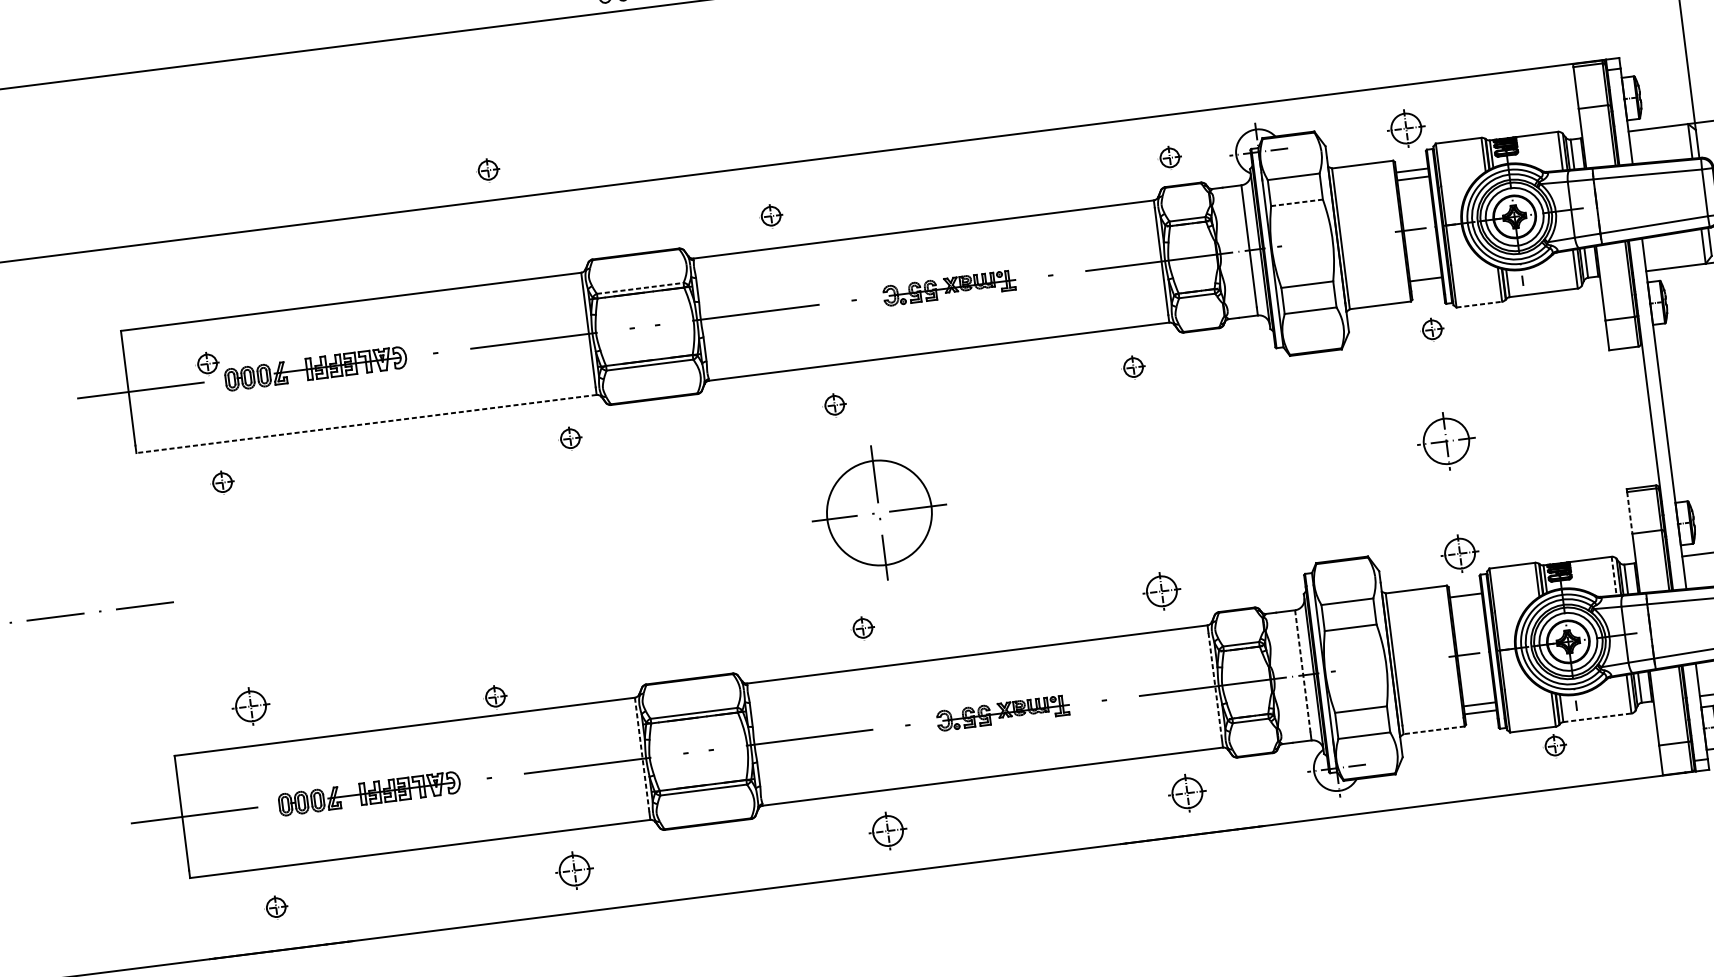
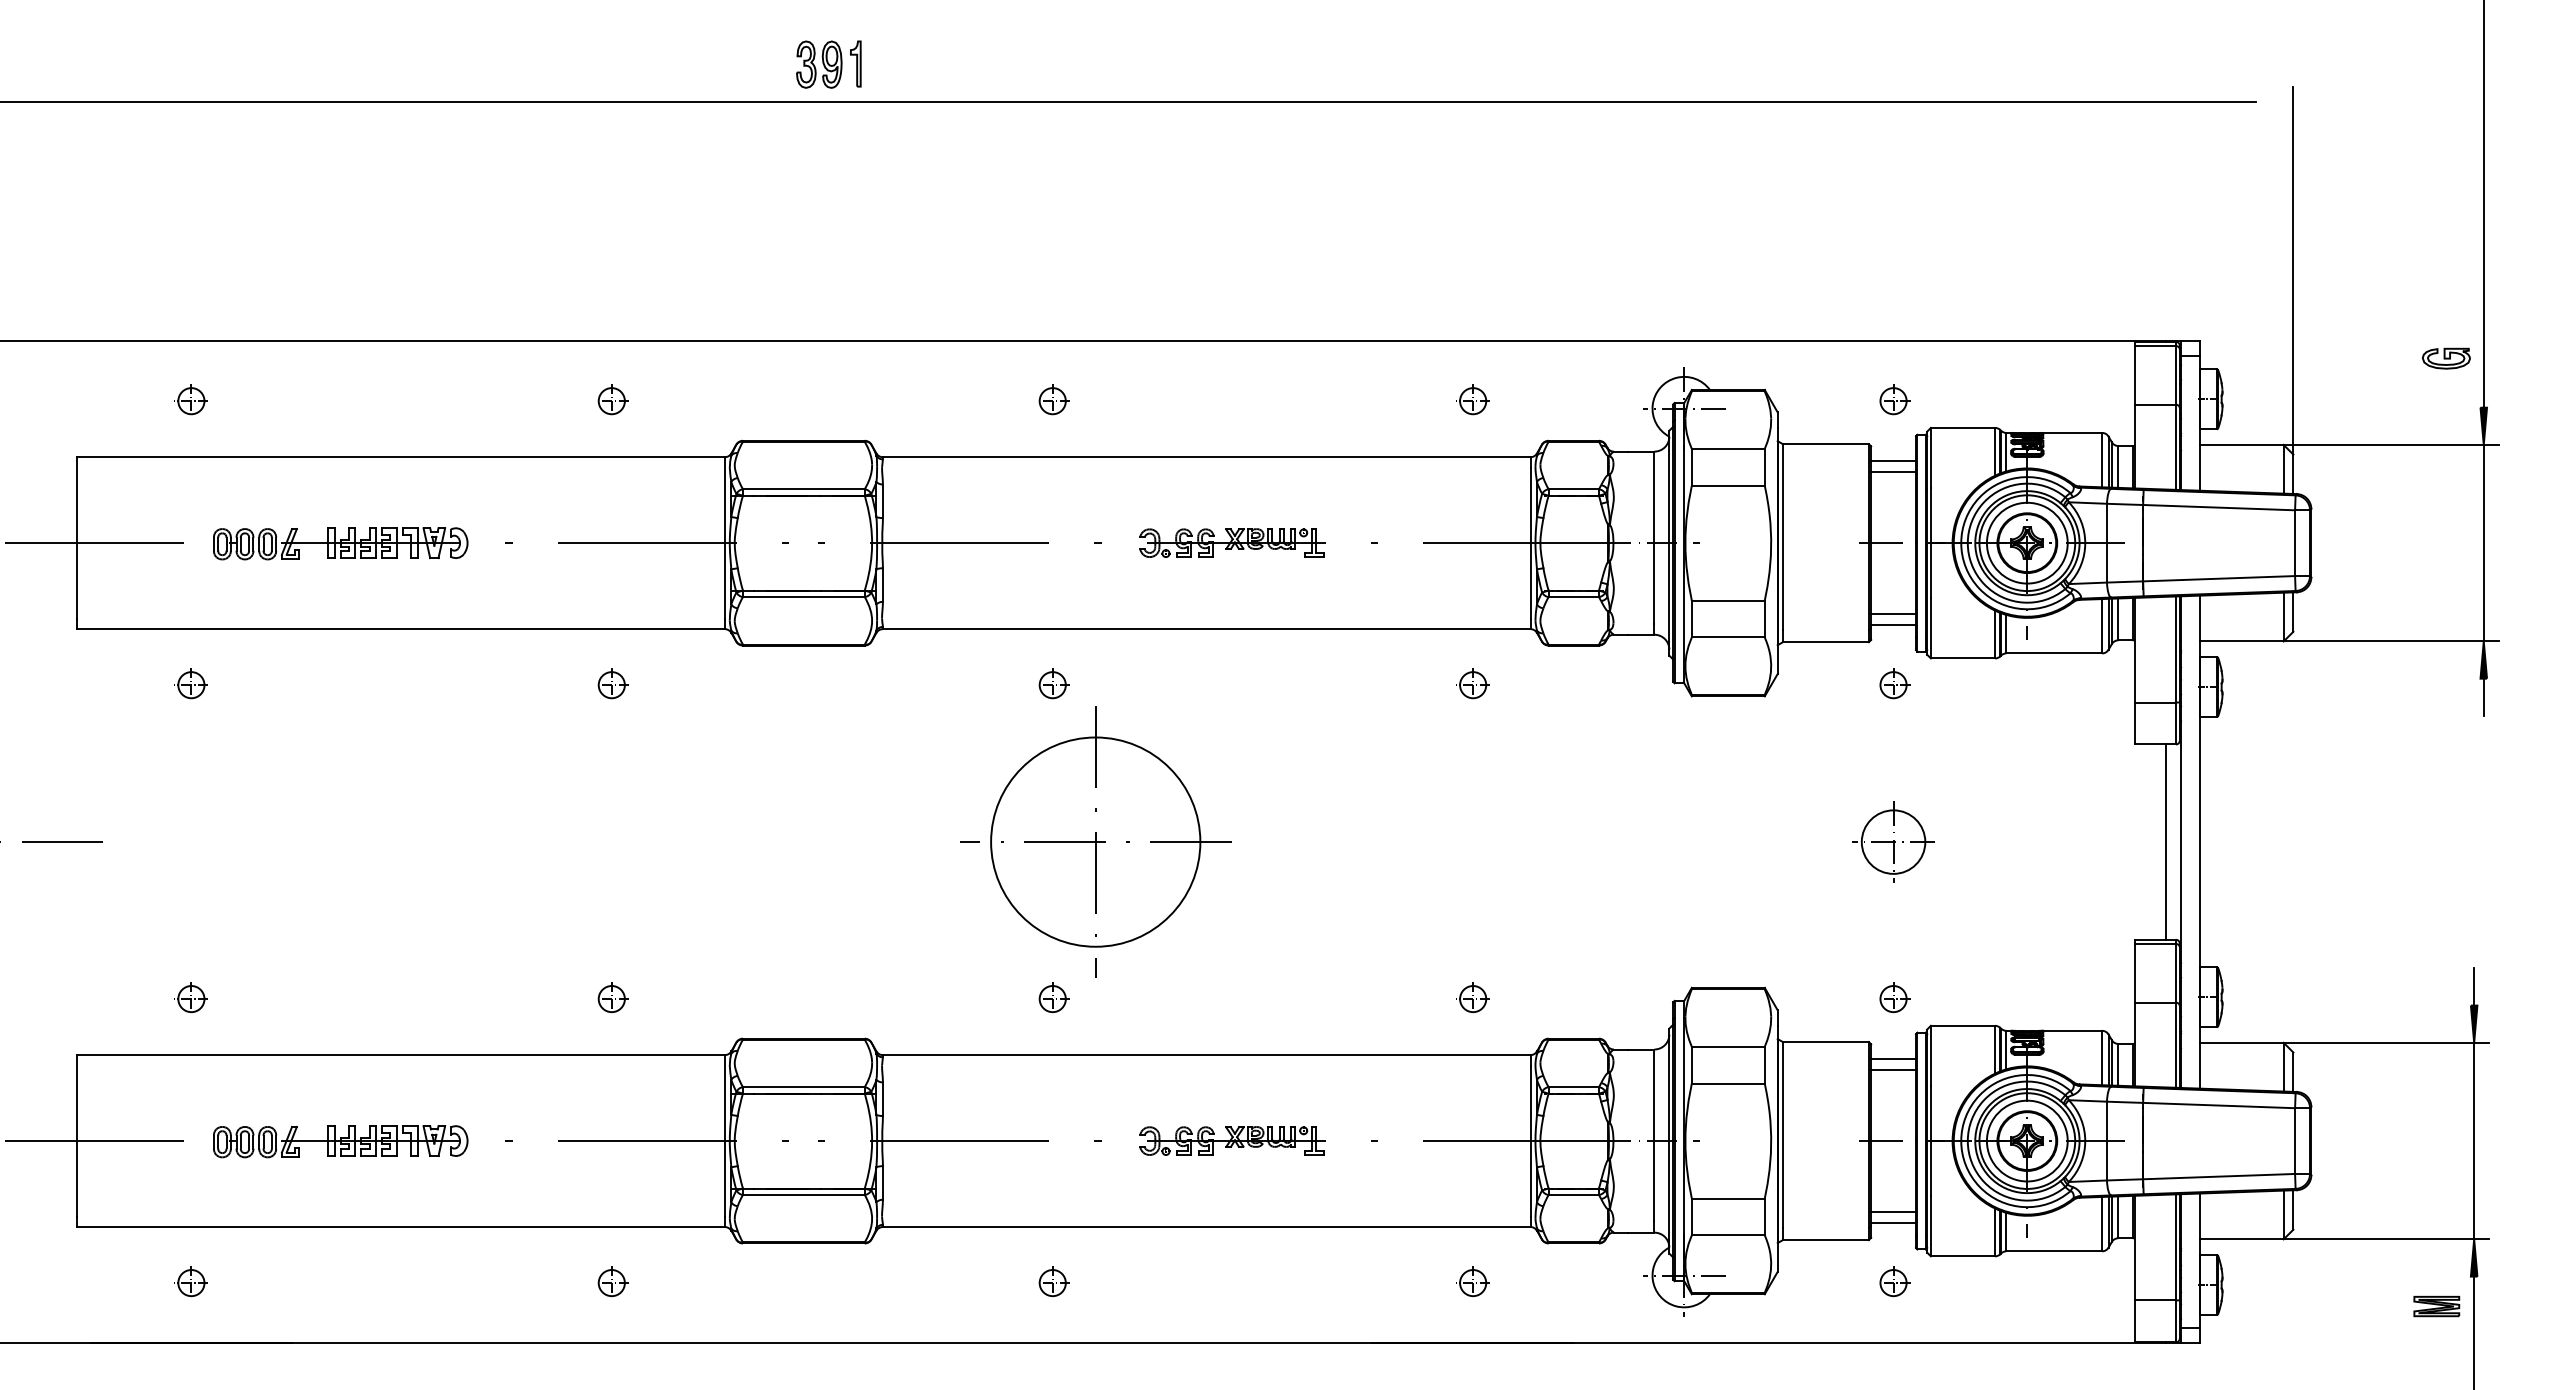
part: (1407, 126) -> (1894, 399), size x0.62
part: (1169, 156) -> (1472, 399), moved
part: (488, 169) -> (612, 399), moved
line: (1297, 202) -> (1728, 485), dashed -> solid
part: (771, 214) -> (1053, 399), moved
line: (1426, 287) -> (1893, 625), added
line: (640, 288) -> (803, 489), dashed -> solid
line: (1479, 304) -> (1963, 658), dashed -> solid
part: (206, 362) -> (190, 399), moved
line: (1640, 416) -> (2166, 841), added
line: (366, 424) -> (401, 629), dashed -> solid
part: (570, 437) -> (612, 683), moved
part: (879, 512) -> (1095, 841), size x1.43
line: (1629, 513) -> (2134, 973), dashed -> solid
part: (1461, 551) -> (1894, 997), size x0.62
line: (1614, 576) -> (2102, 1058), dashed -> solid
part: (1161, 589) -> (1472, 997), size x0.62
line: (1466, 603) -> (1893, 1070), added
line: (1302, 671) -> (1654, 1135), dashed -> solid
line: (1215, 686) -> (1530, 1141), dashed -> solid
part: (495, 696) -> (612, 997), moved
part: (249, 704) -> (190, 997), size x0.62
line: (1597, 717) -> (2054, 1251), dashed -> solid
line: (1433, 730) -> (1825, 1240), dashed -> solid
part: (1555, 744) -> (1894, 1281), moved
line: (641, 754) -> (724, 1135), dashed -> solid
part: (1186, 791) -> (1472, 1281), size x0.62
part: (888, 829) -> (1053, 1281), size x0.62
part: (575, 868) -> (612, 1281), size x0.62

